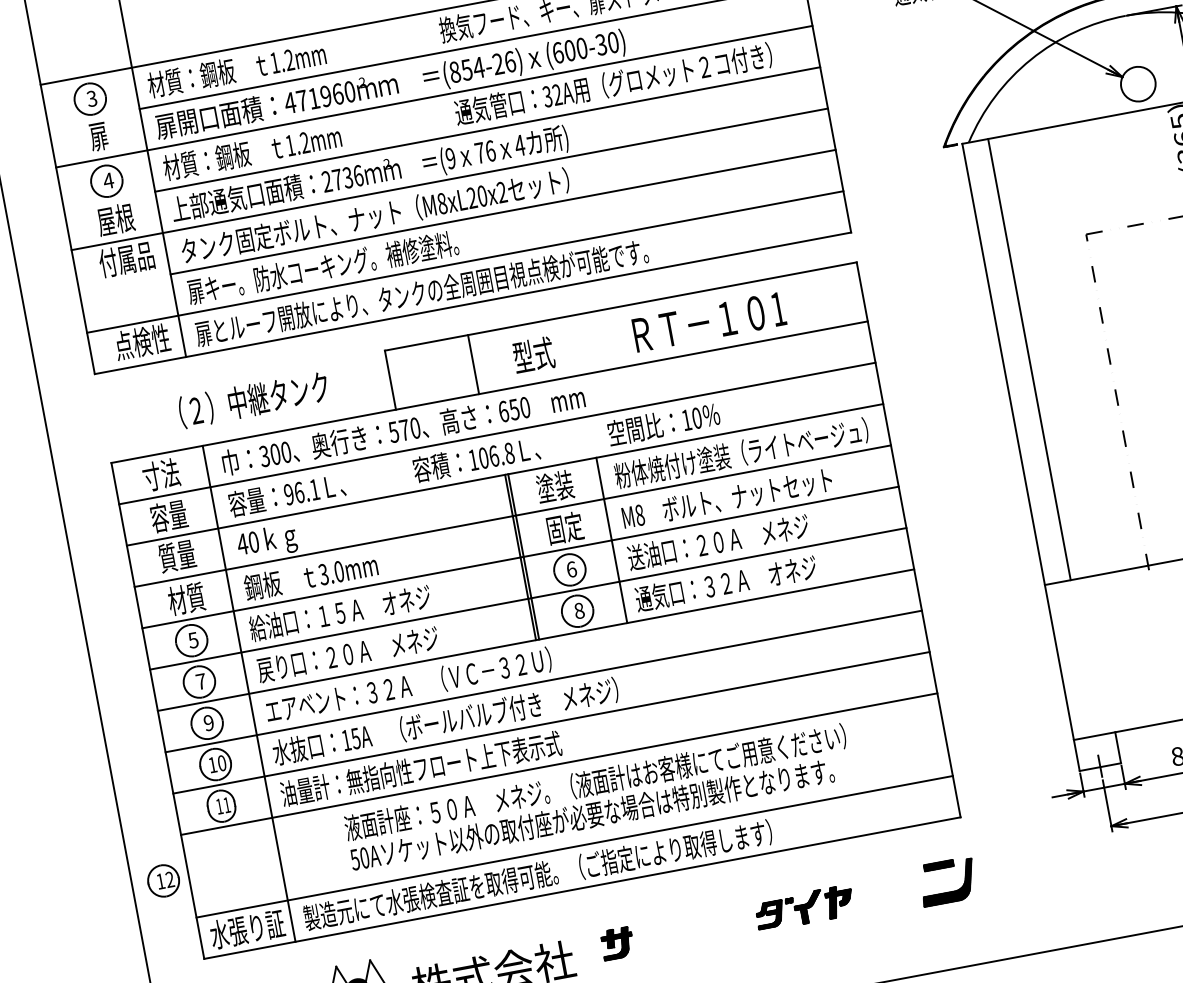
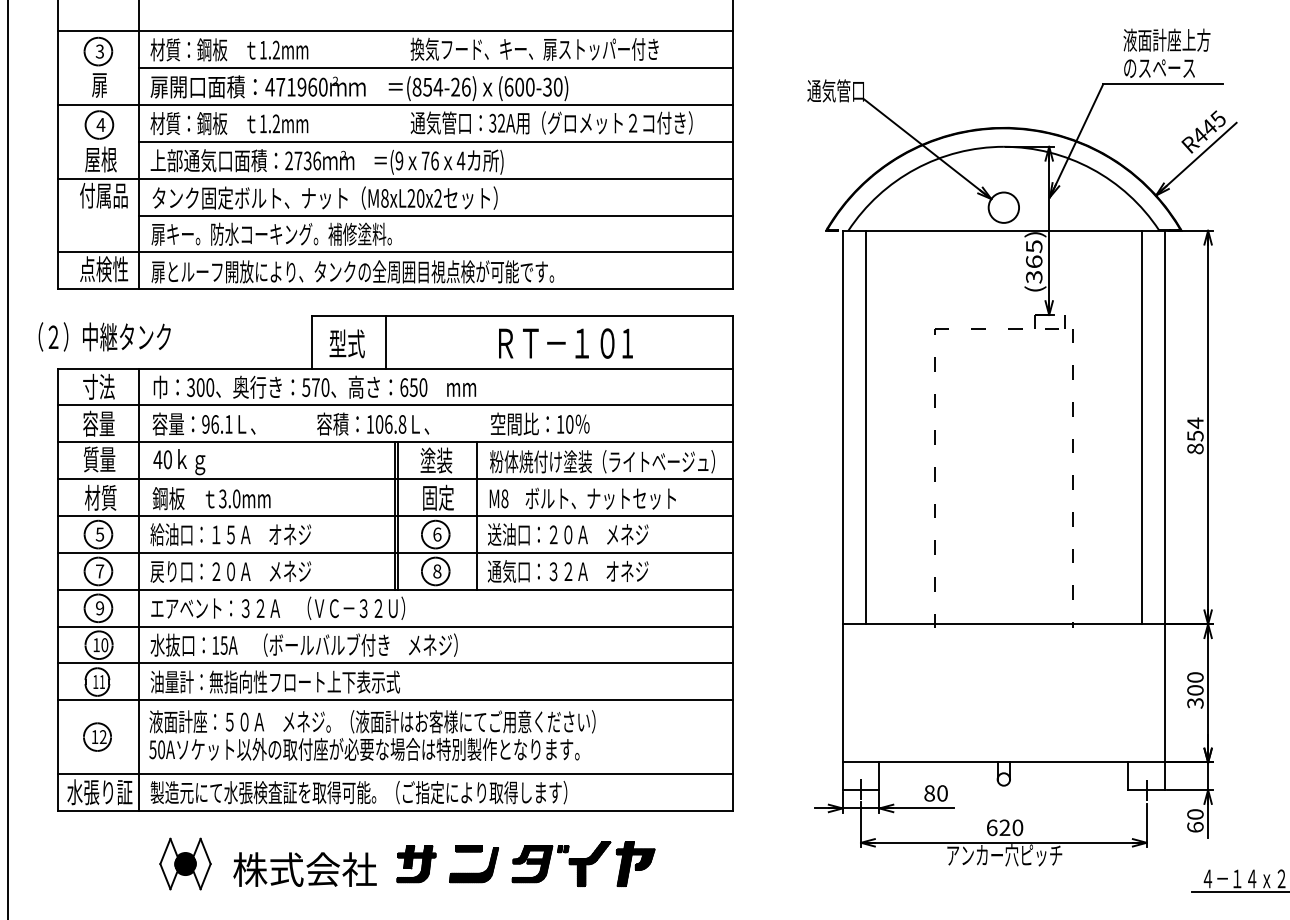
text: (708, 322) -> (565, 343), moved
text: (532, 355) -> (346, 343), moved
text: (253, 399) -> (104, 336), moved
text: (598, 797) -> (372, 735), moved
part: (163, 880) -> (97, 736), moved
part: (948, 891) -> (473, 872), moved
part: (804, 907) -> (583, 863), size x1.67
part: (617, 943) -> (416, 864), size x1.43

